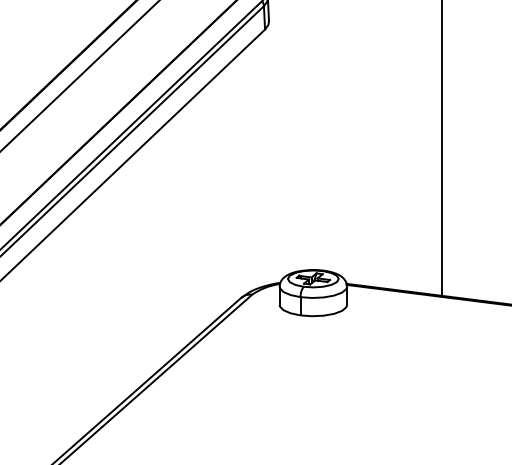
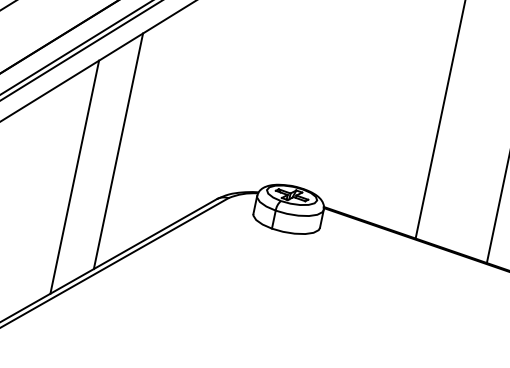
line: (136, 271) -> (118, 151), added
line: (98, 305) -> (74, 177), added

